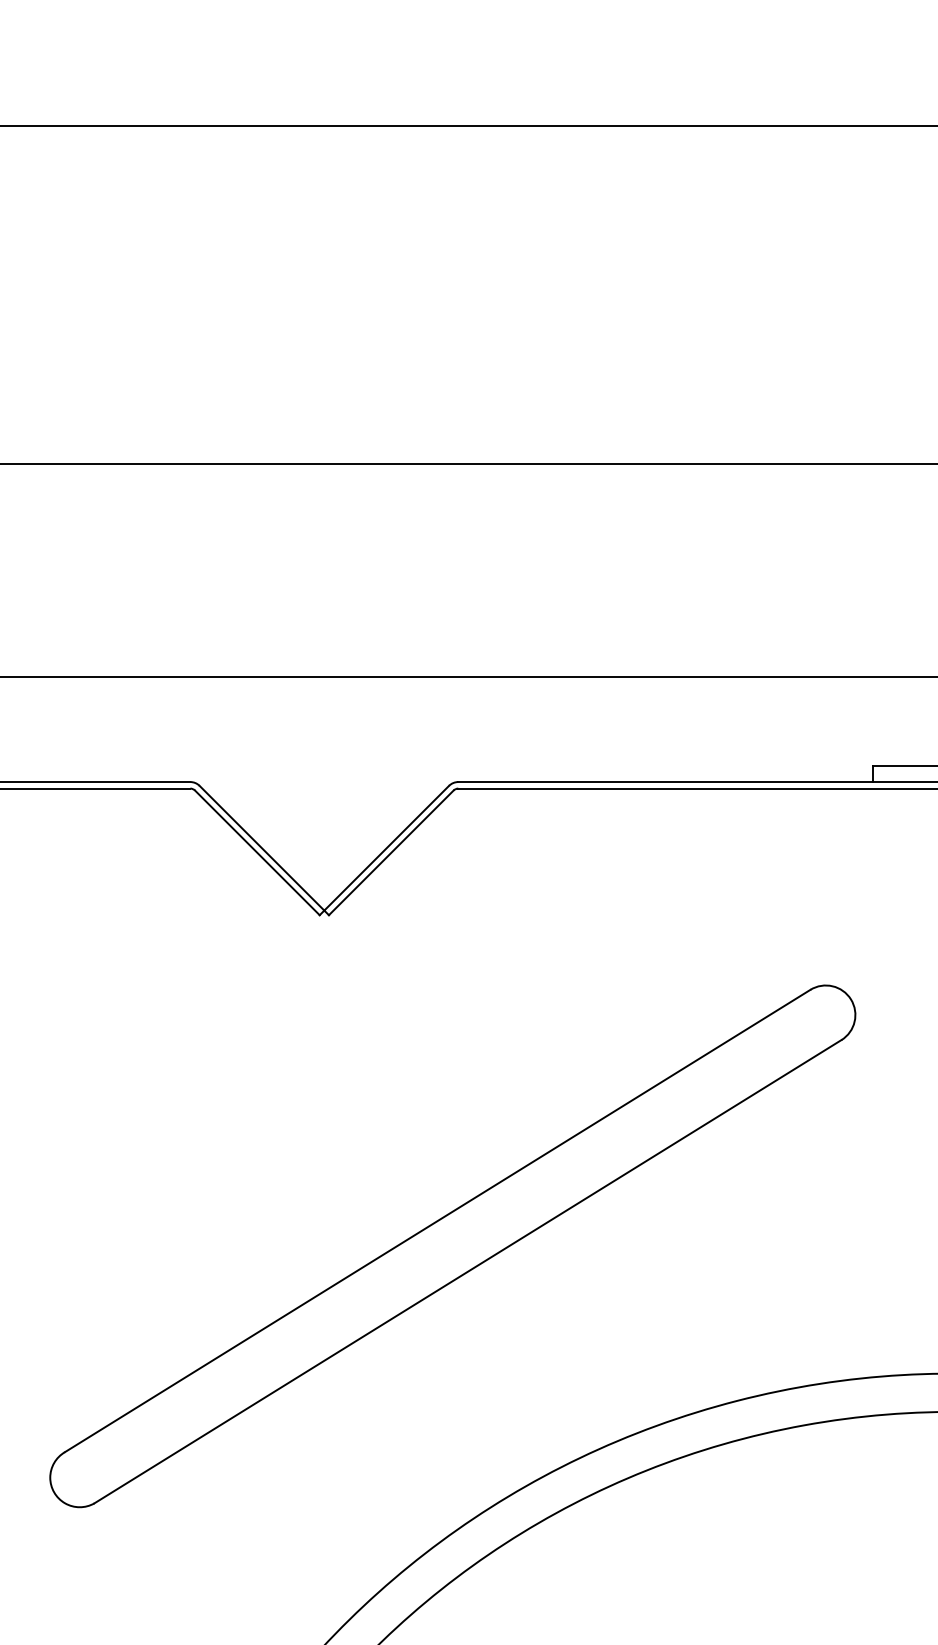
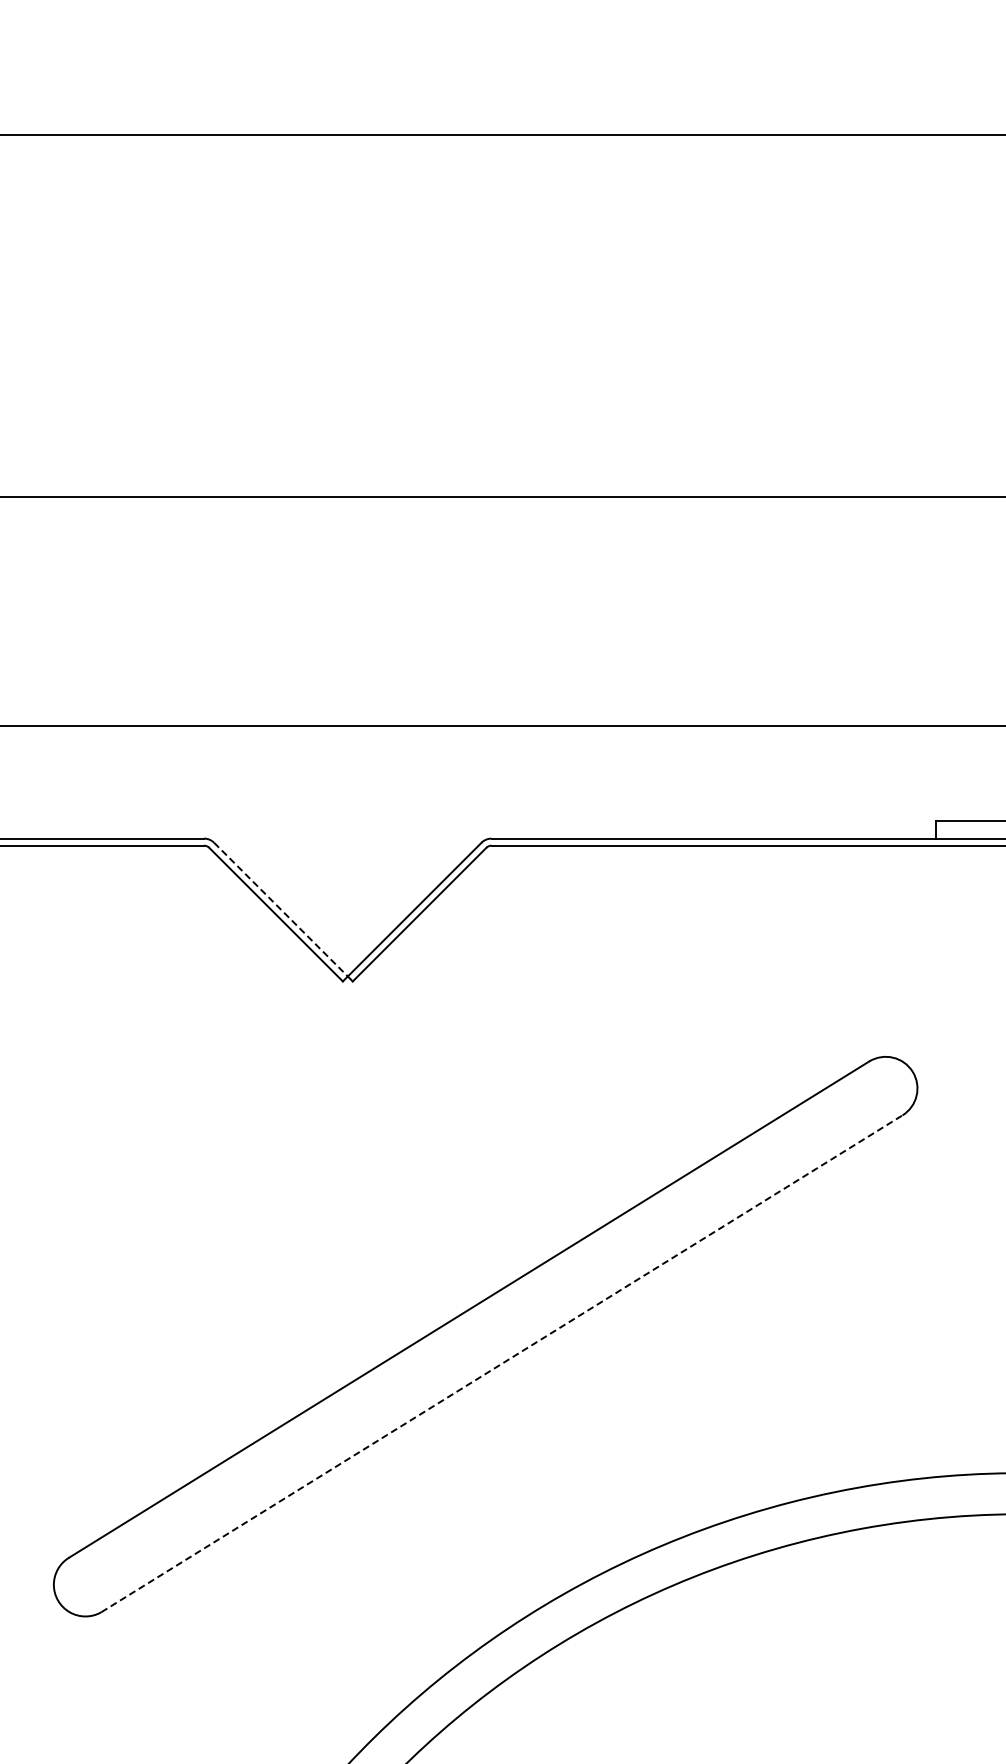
line: (261, 848) -> (280, 909), solid -> dashed
line: (468, 1271) -> (502, 1363), solid -> dashed

